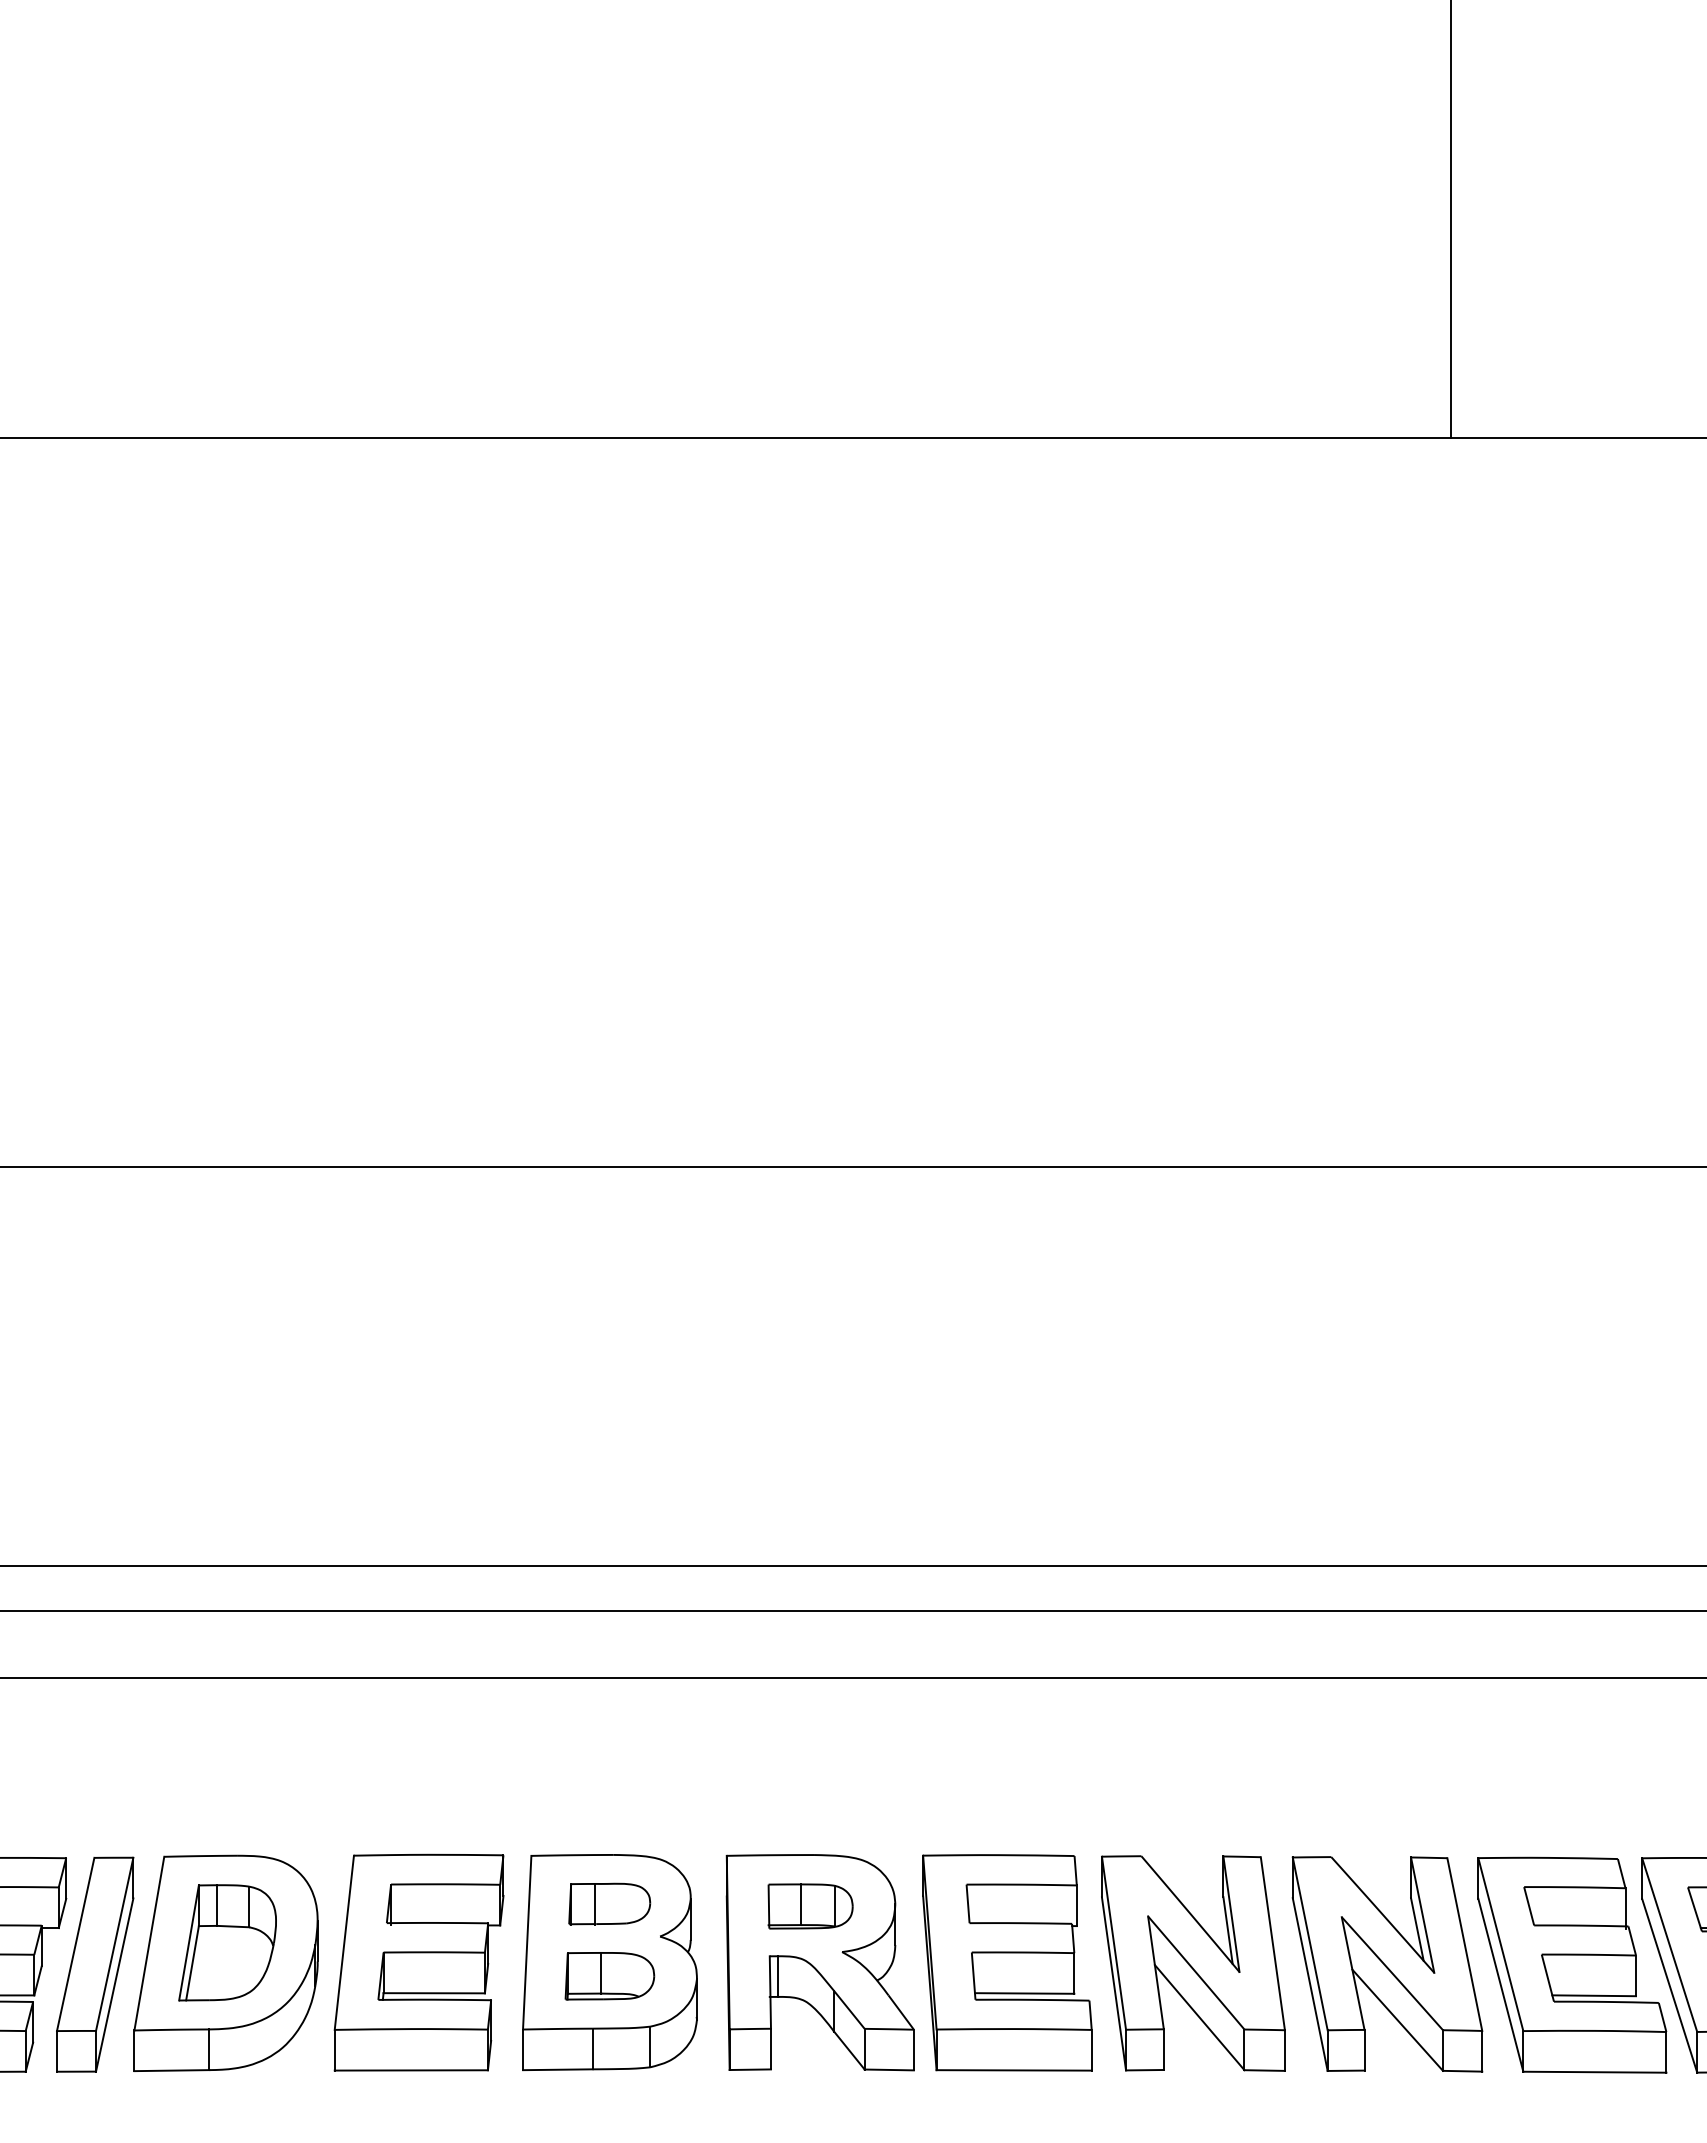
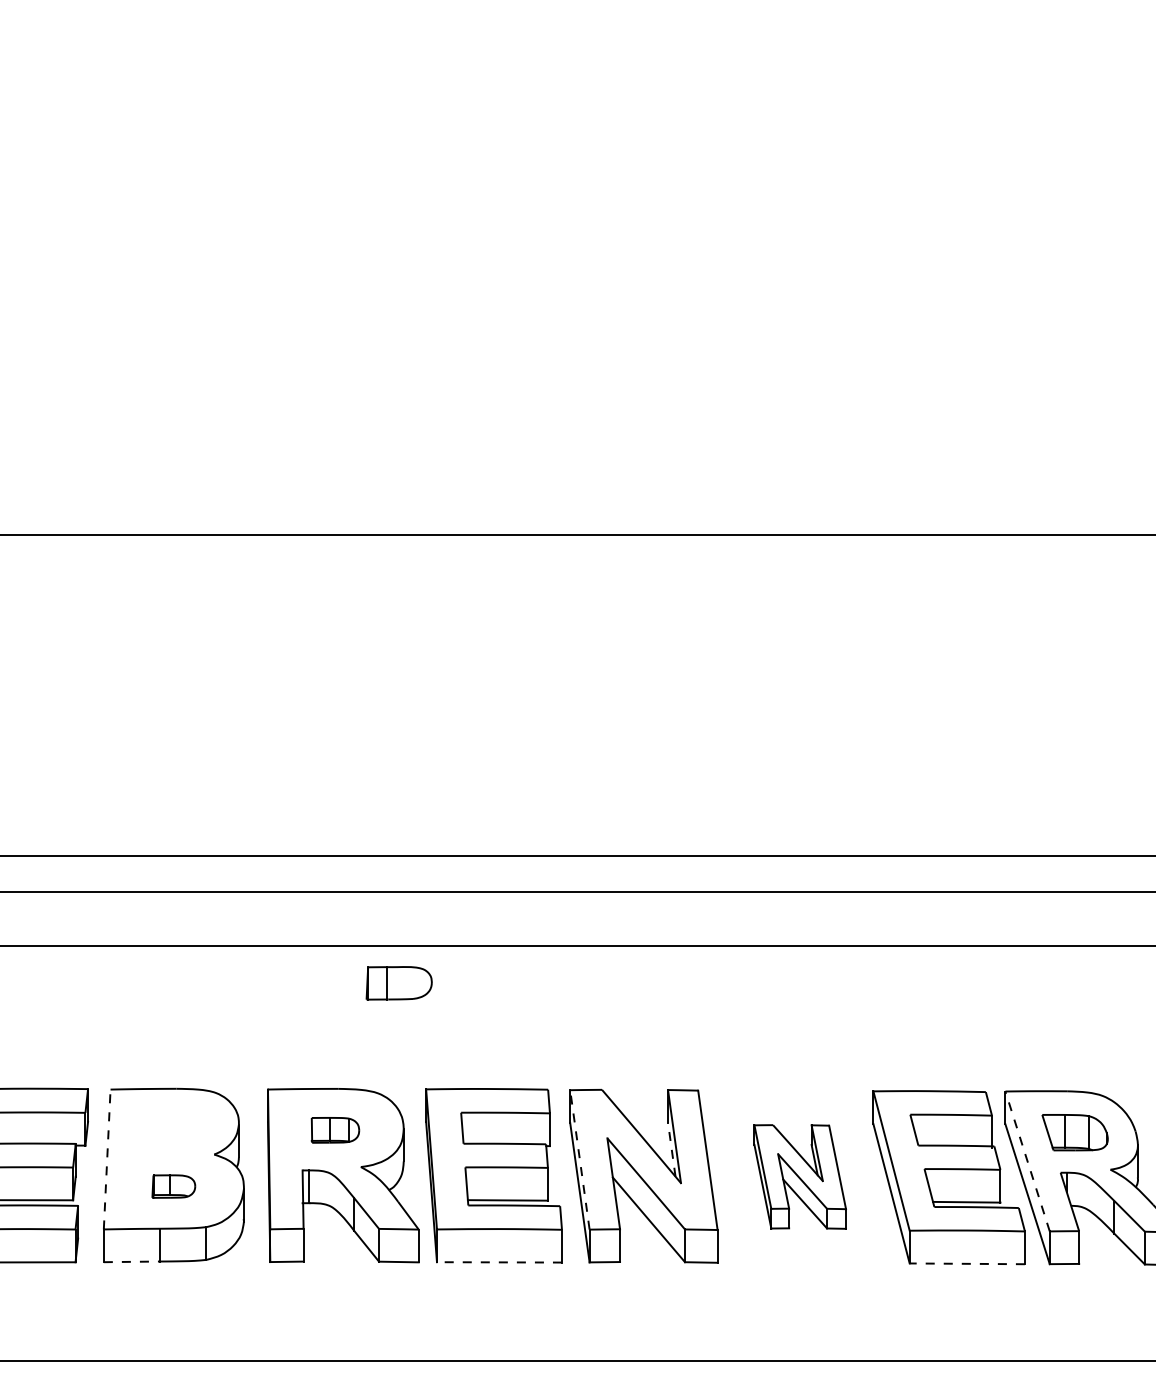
part: (609, 1903) -> (399, 982), moved
part: (810, 1906) -> (335, 1130), size x0.7
line: (1228, 1930) -> (672, 1149), solid -> dashed
line: (527, 1942) -> (107, 1159), solid -> dashed
line: (1113, 1942) -> (579, 1159), solid -> dashed
line: (1669, 1944) -> (1027, 1160), solid -> dashed
part: (1387, 1964) -> (800, 1177), size x0.6
part: (609, 1976) -> (173, 1186), size x0.6
line: (557, 2069) -> (131, 1261), solid -> dashed
line: (1014, 2070) -> (499, 1262), solid -> dashed
line: (1594, 2072) -> (967, 1264), solid -> dashed

